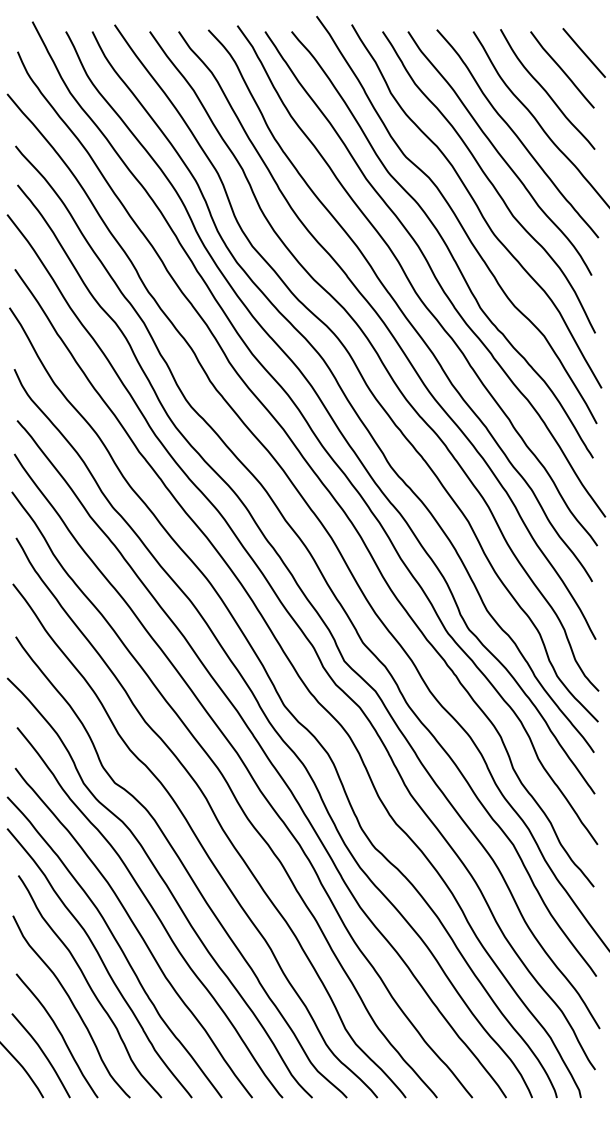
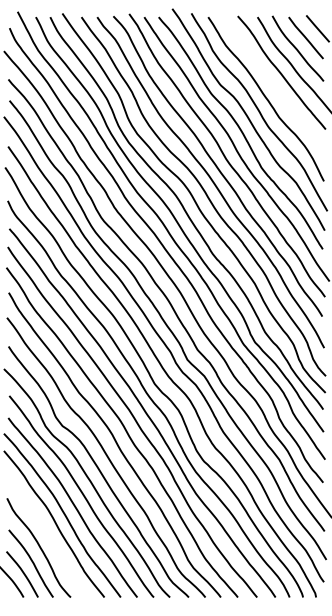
curve: (498, 153) -> (271, 83), removed
curve: (89, 985) -> (48, 536), removed

